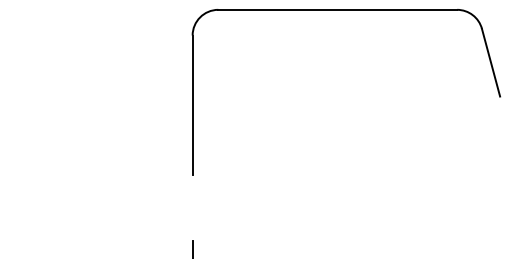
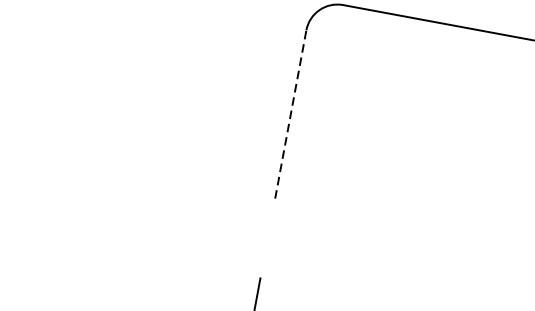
line: (192, 105) -> (290, 114), solid -> dashed

